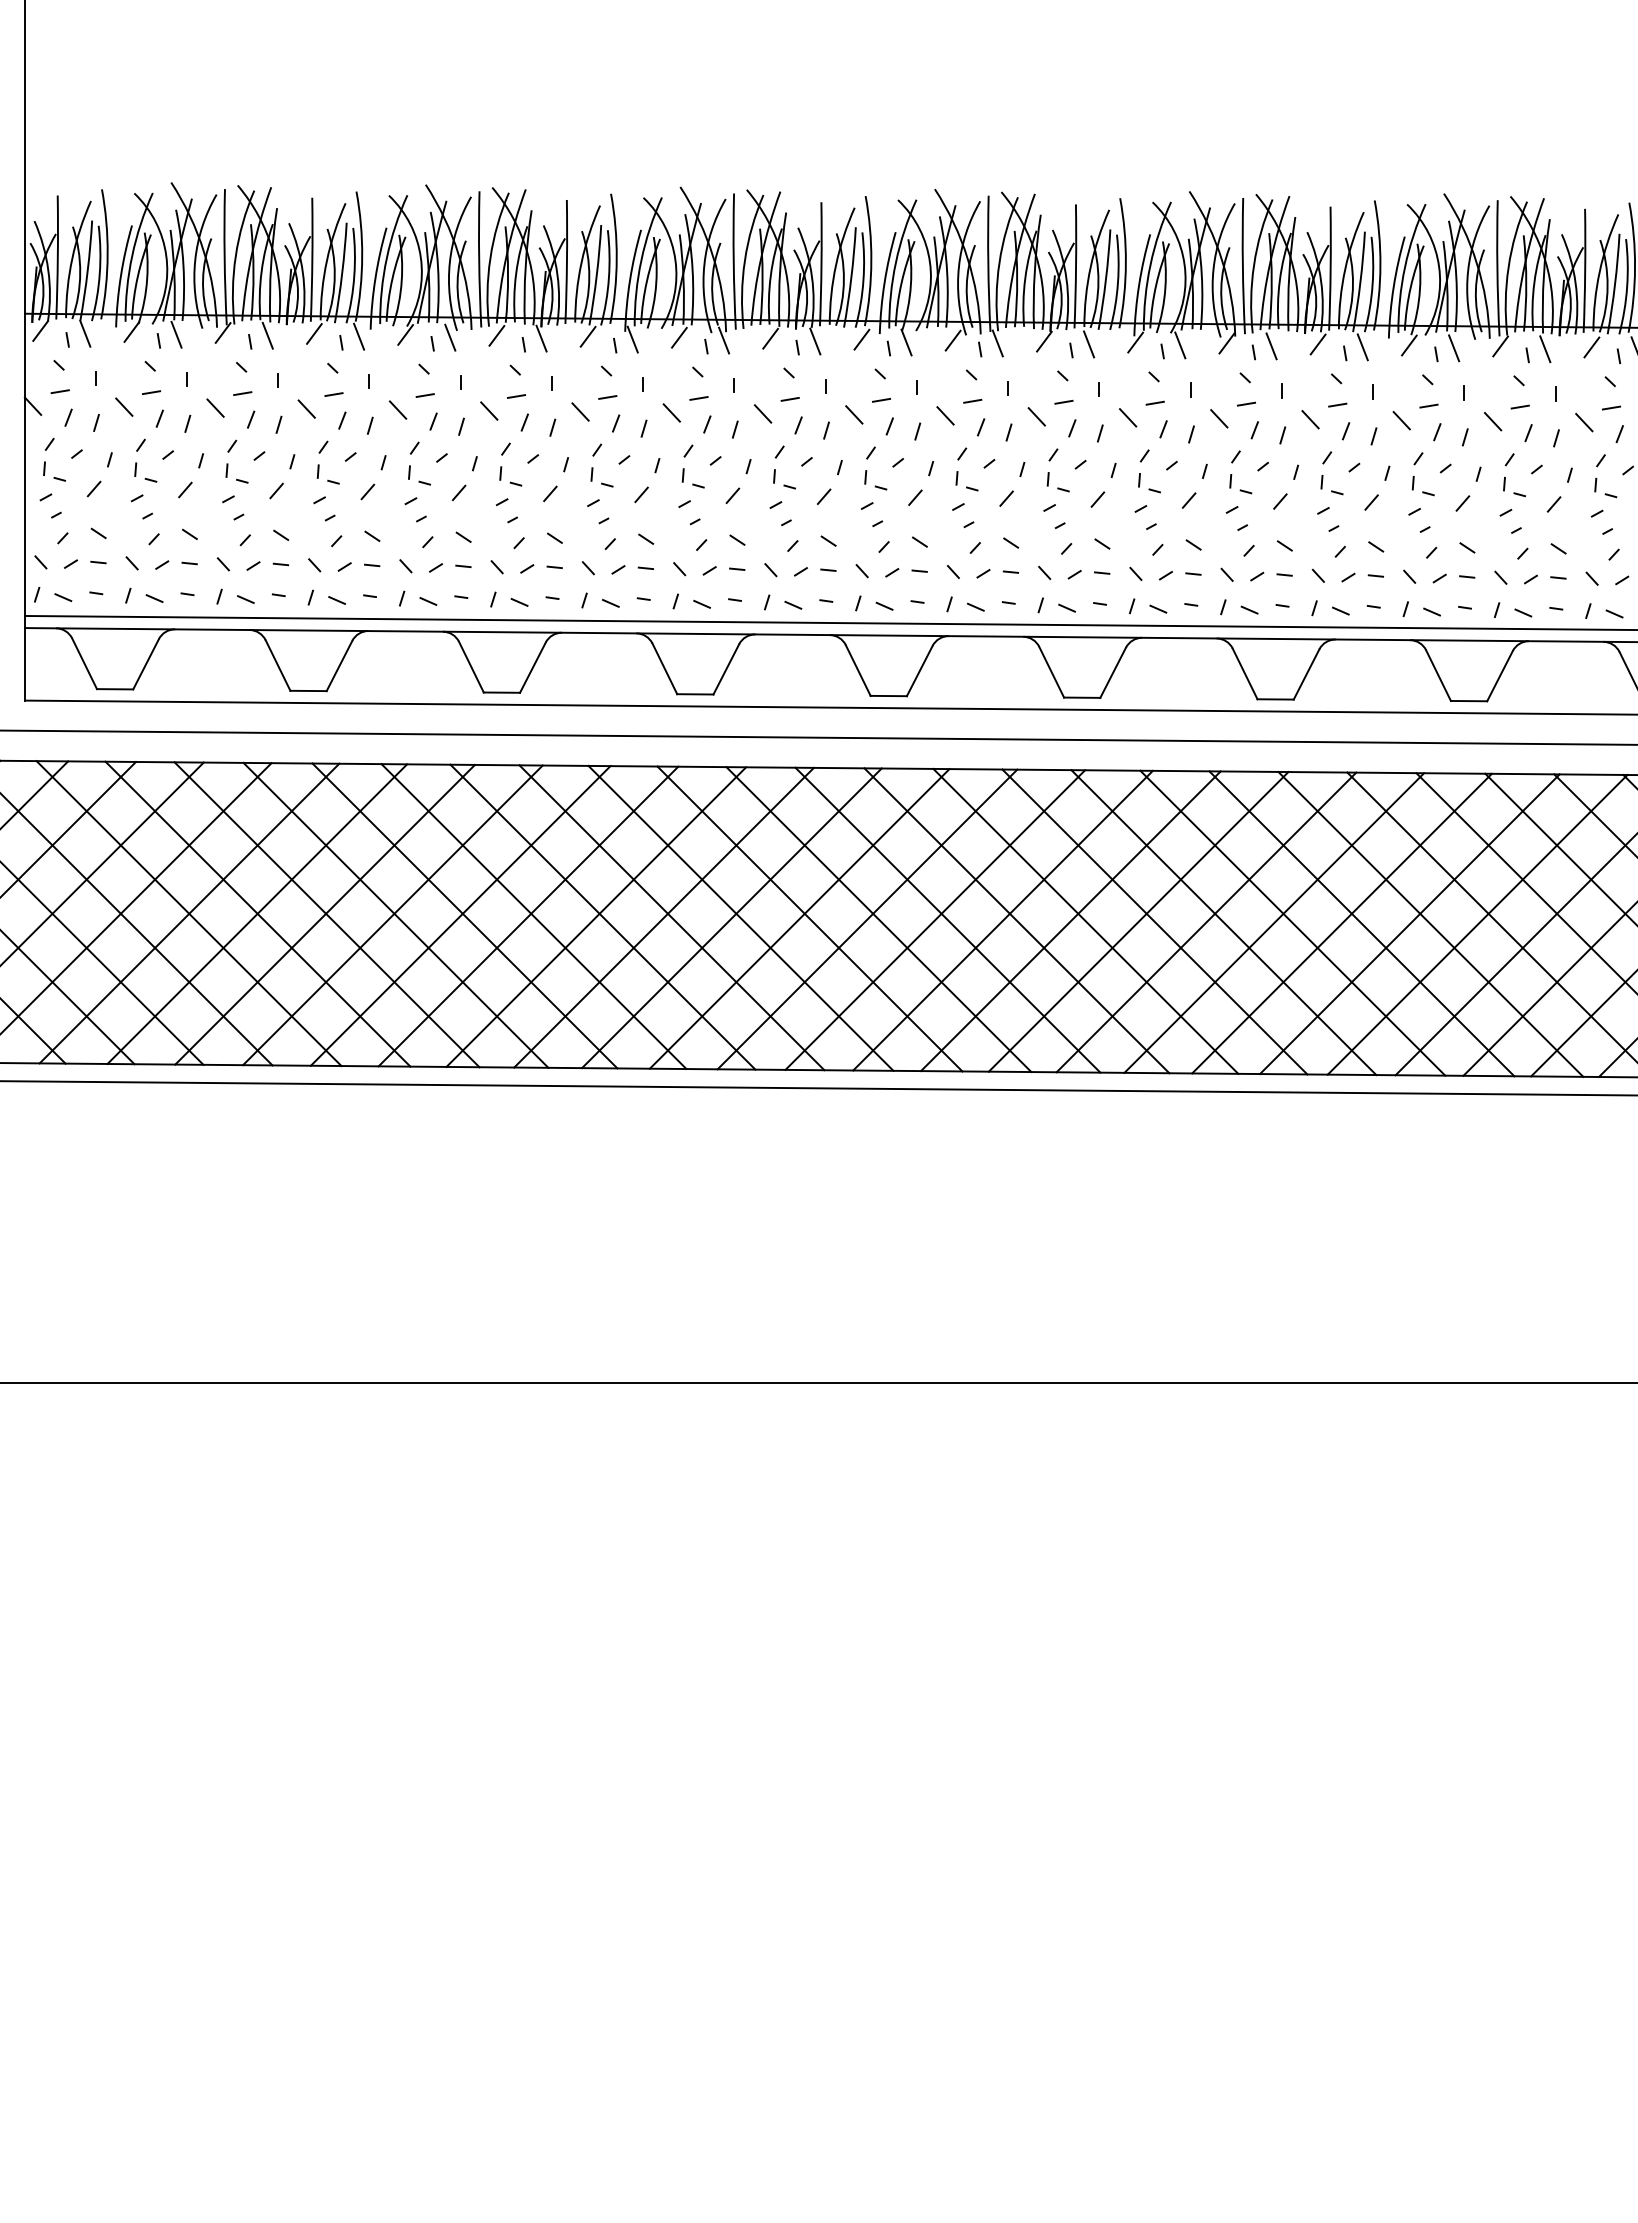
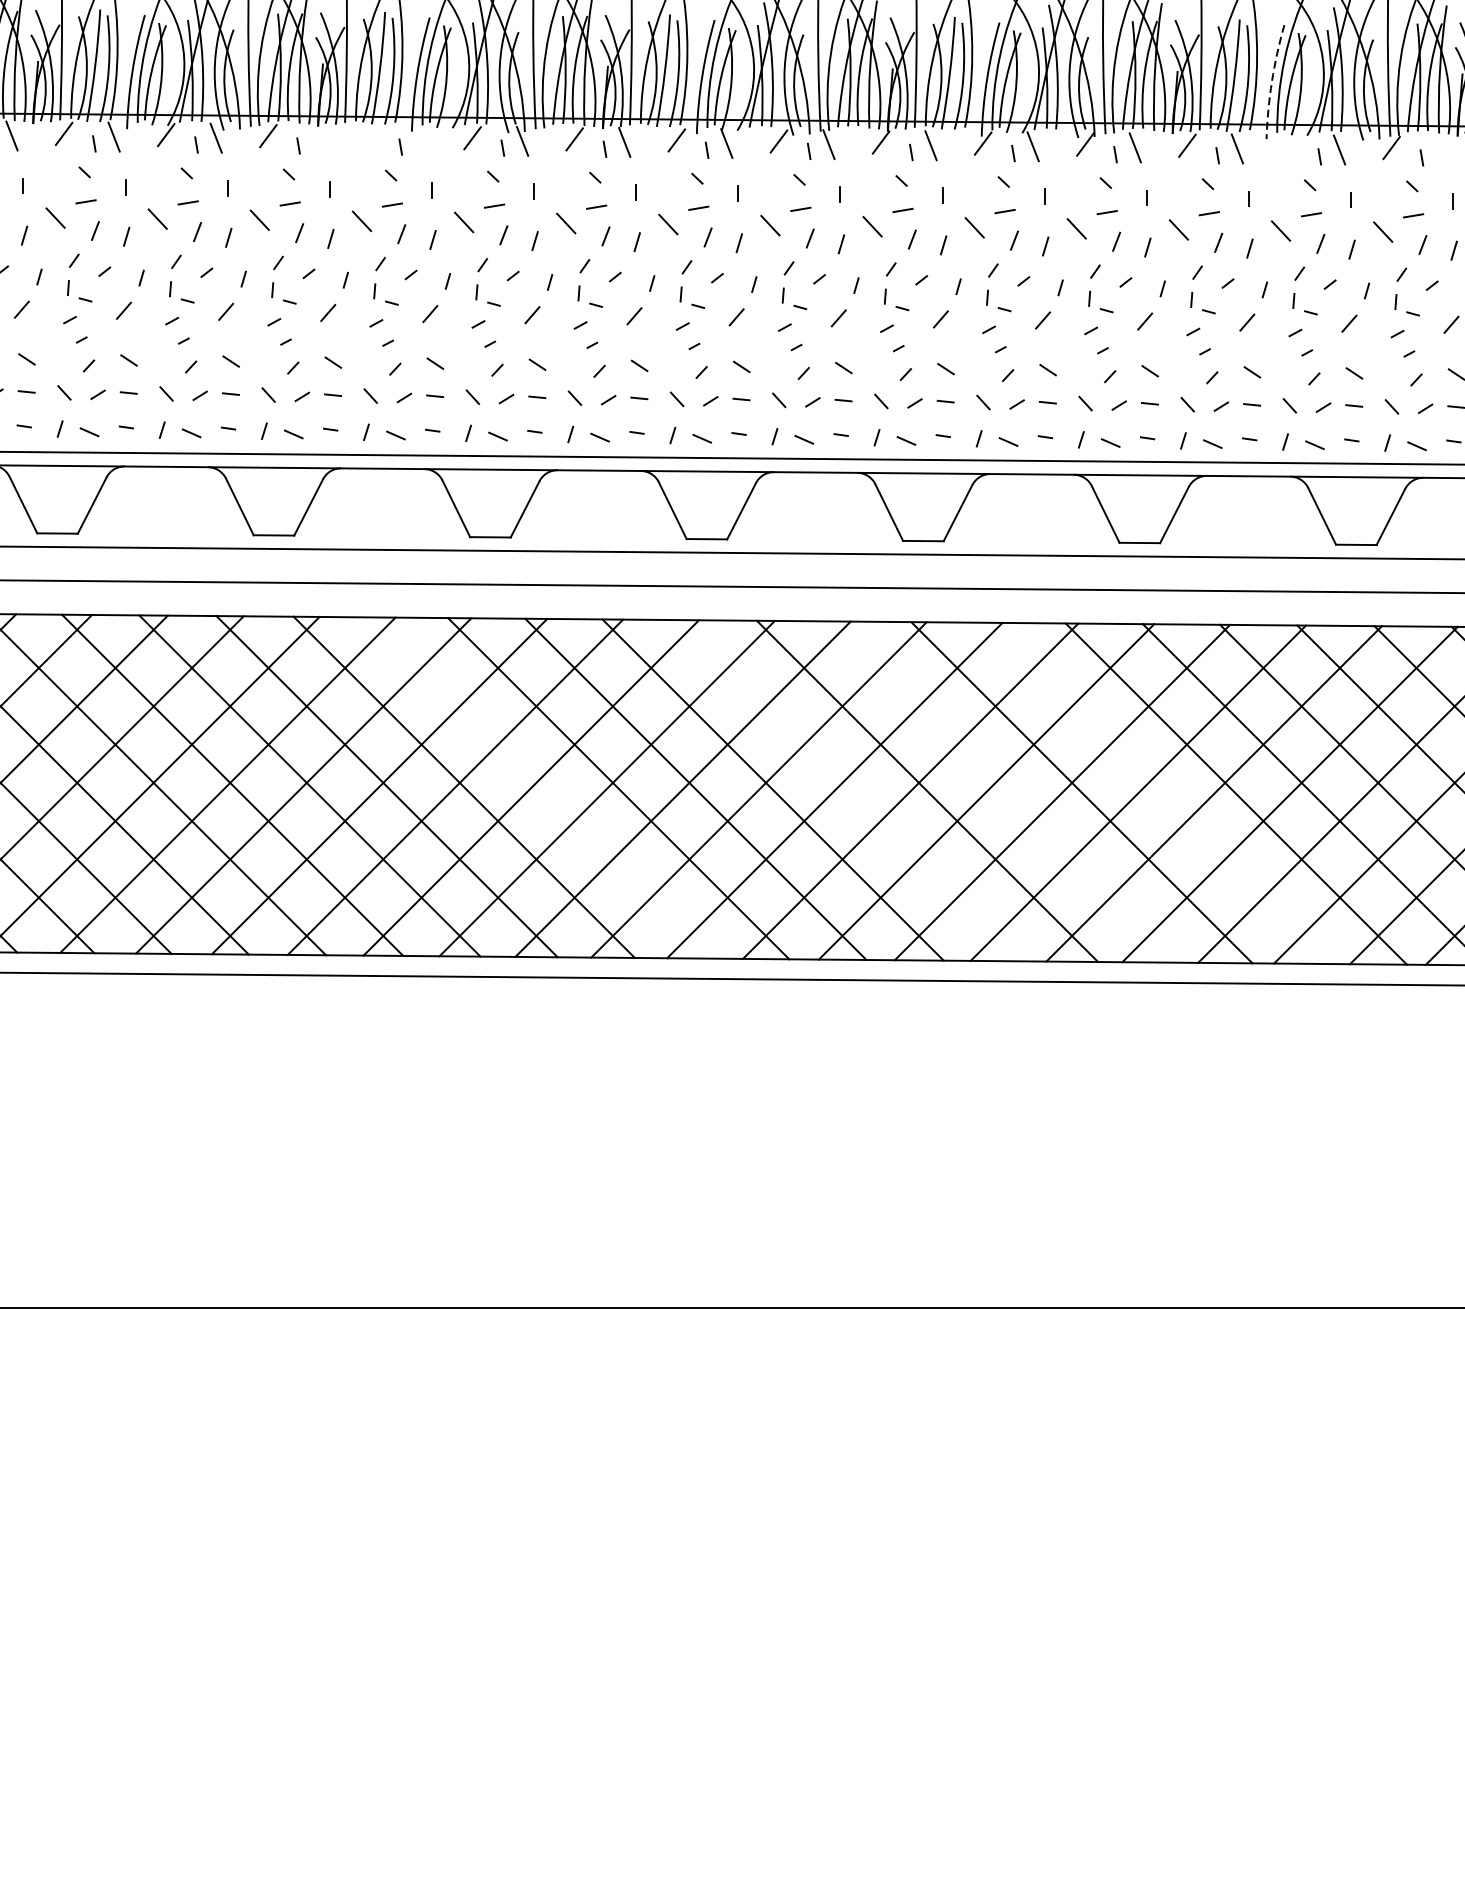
arc: (1393, 287) -> (1271, 82), solid -> dashed
line: (587, 336) -> (369, 136), removed
line: (541, 338) -> (318, 139), removed
line: (632, 339) -> (420, 140), removed
line: (1409, 345) -> (1289, 146), removed
line: (1545, 349) -> (1441, 151), removed
line: (740, 917) -> (540, 787), removed
line: (1016, 920) -> (849, 790), removed
line: (1154, 921) -> (1004, 791), removed
line: (1292, 922) -> (1158, 792), removed

